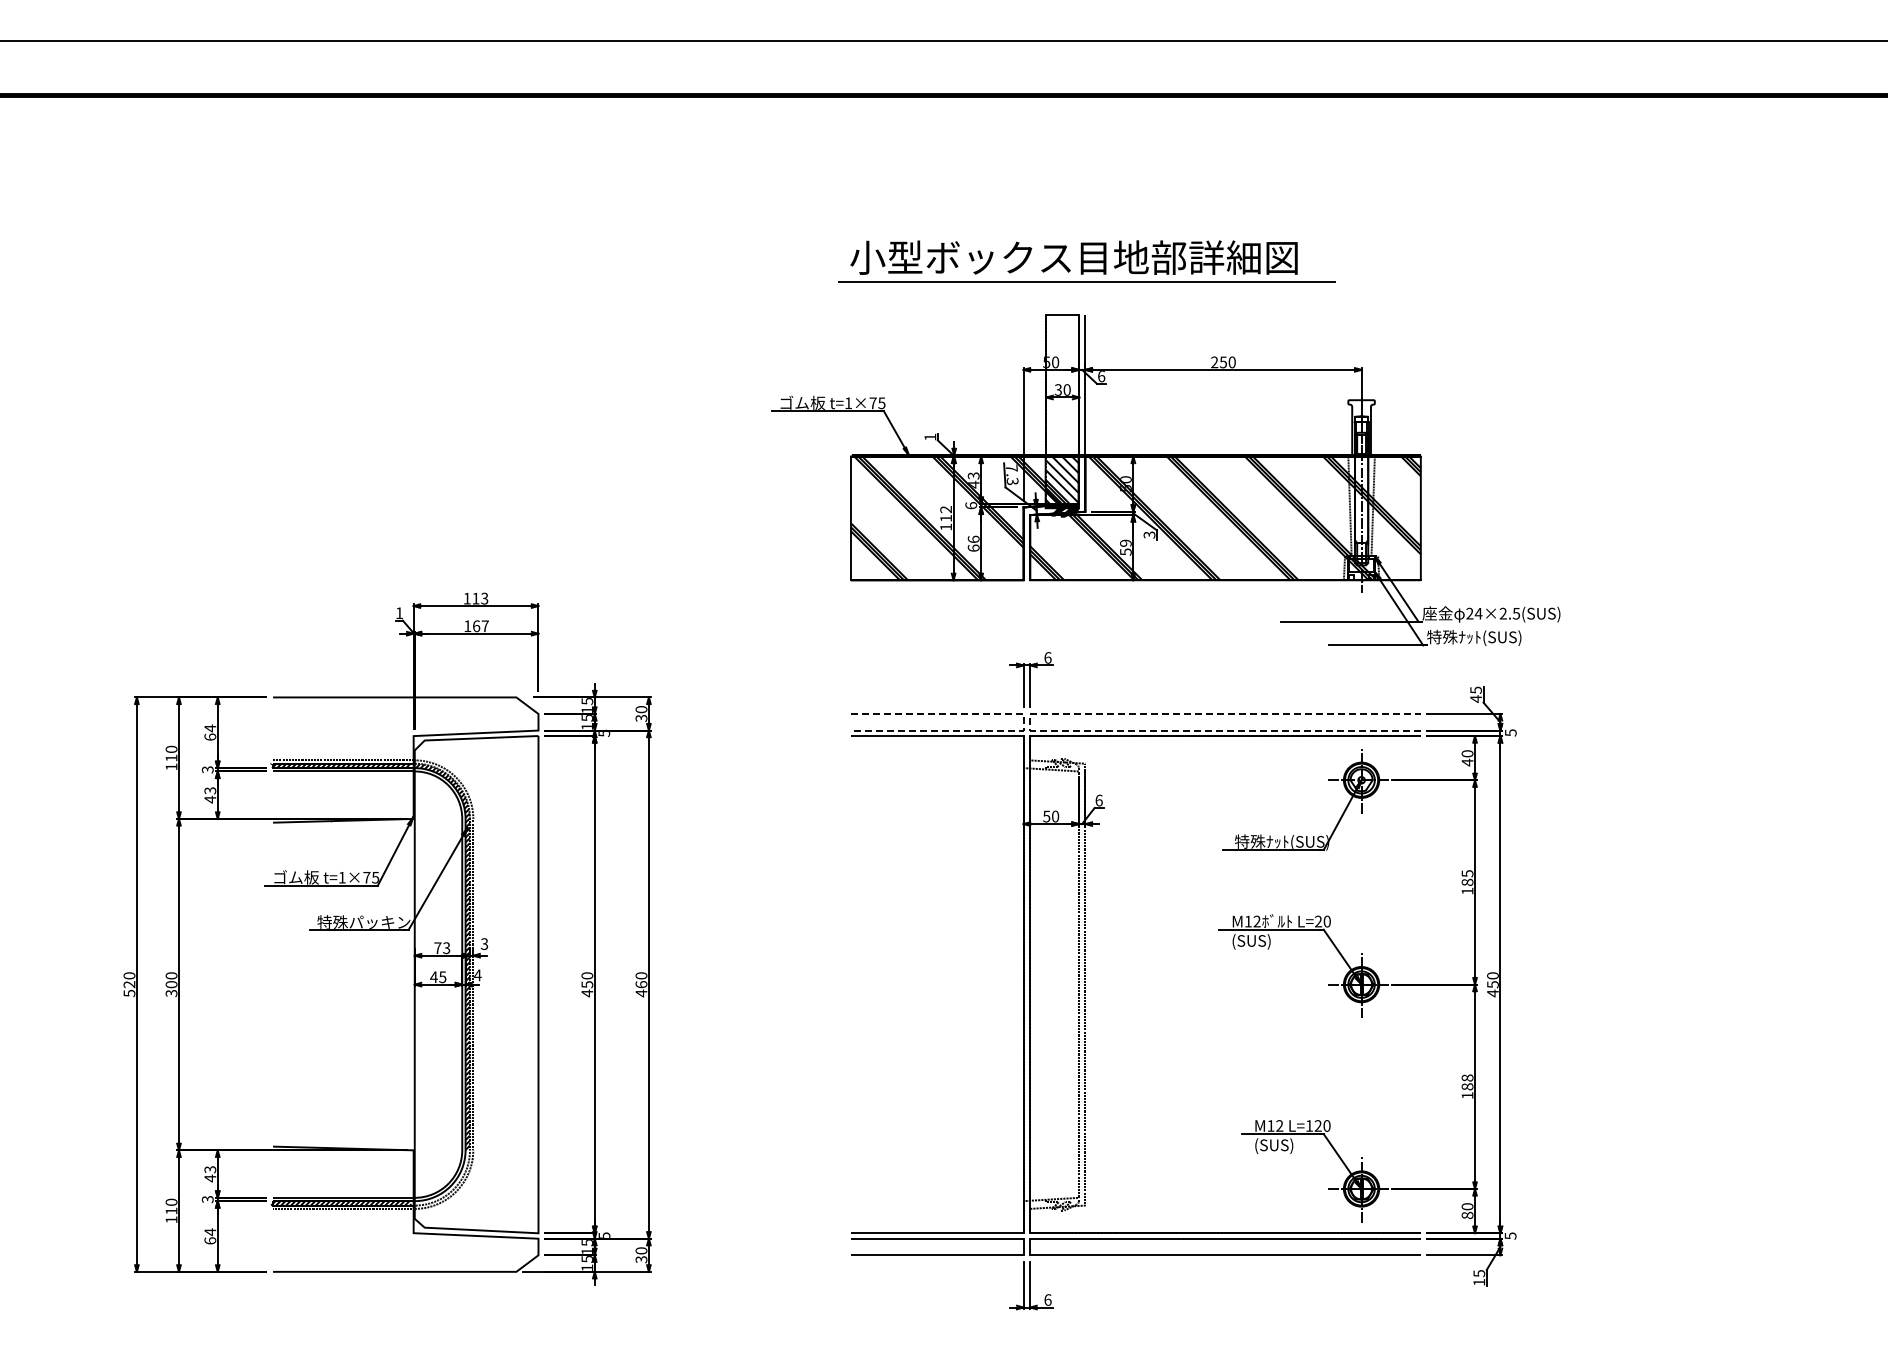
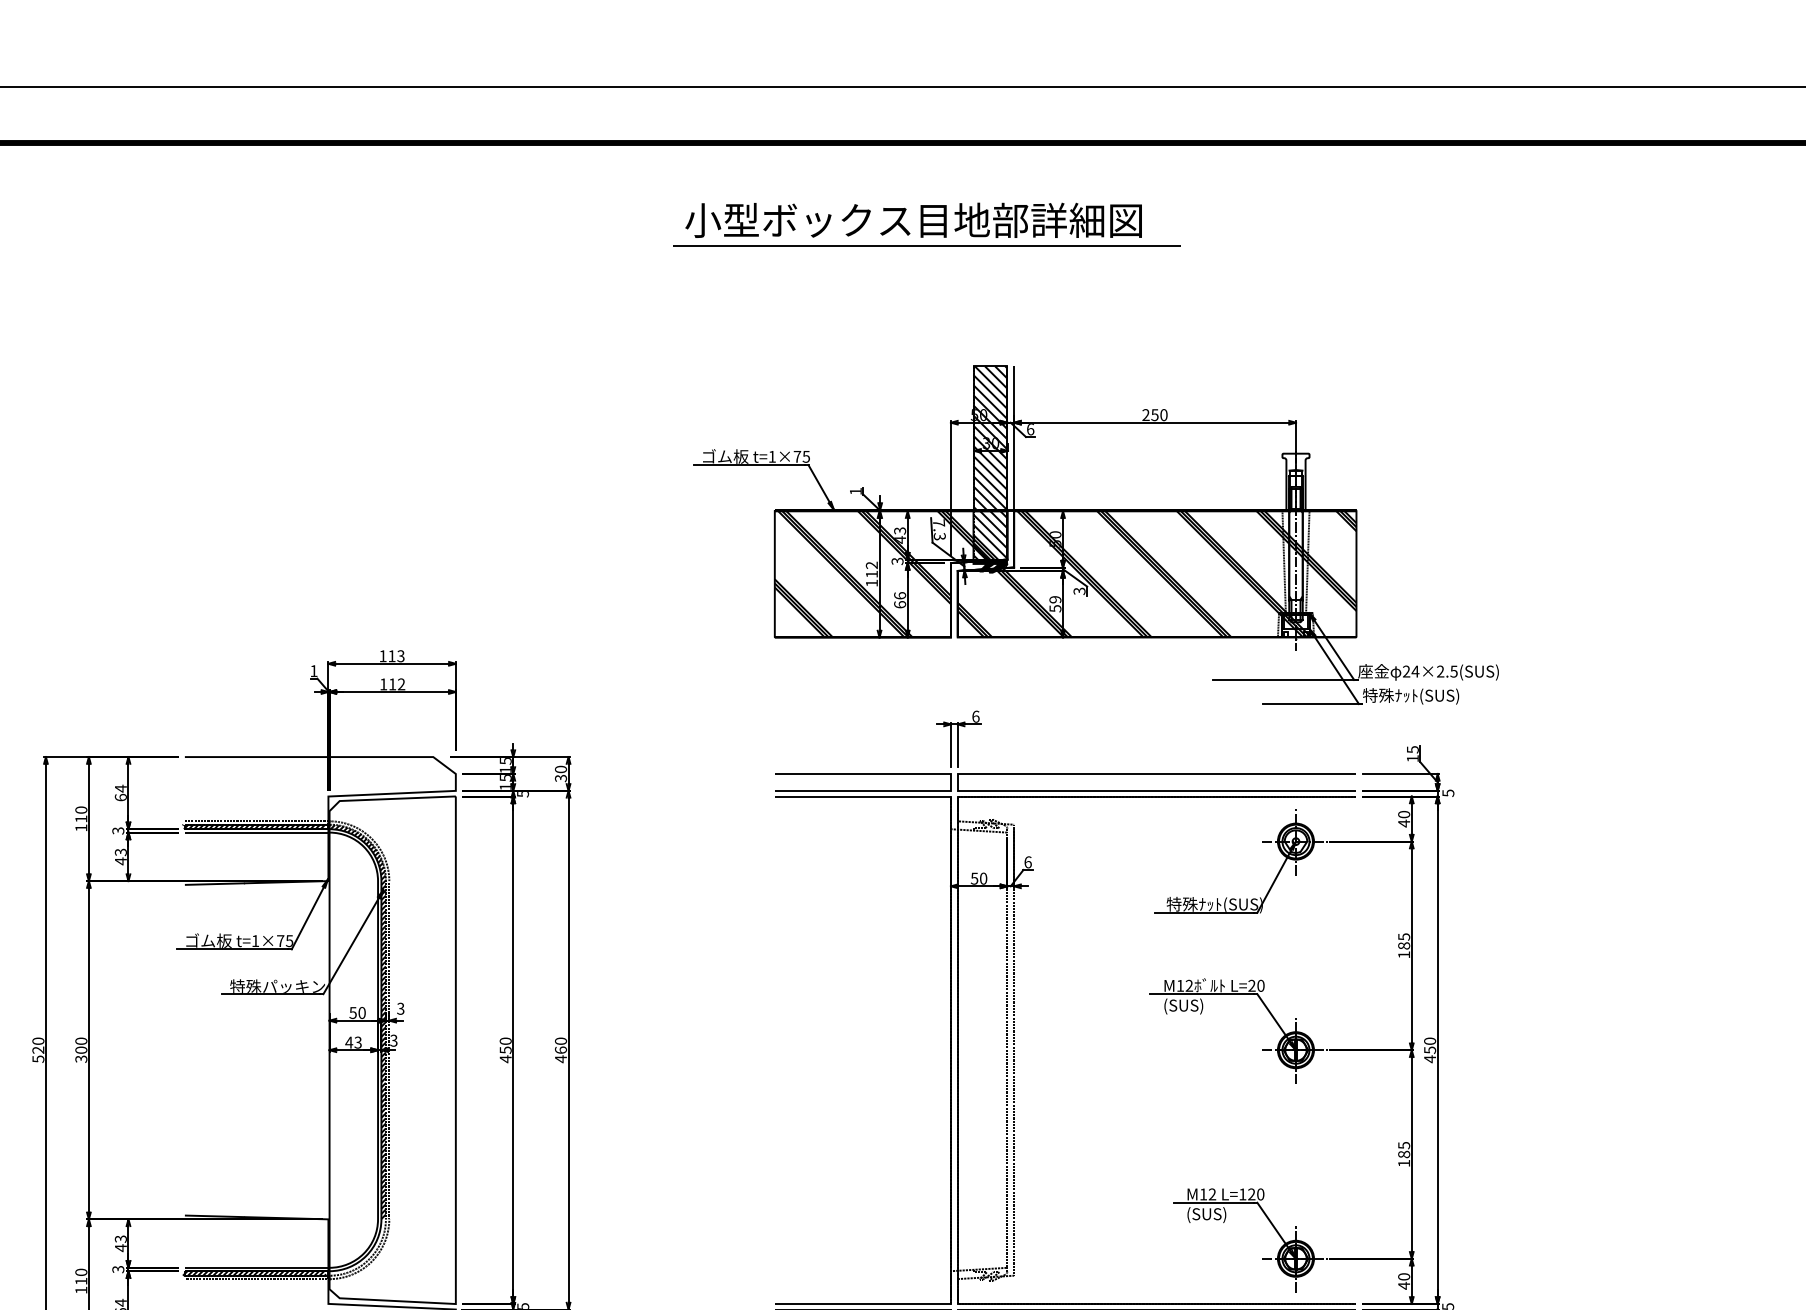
part: (1086, 261) -> (926, 224), moved
hatch: (1061, 384) -> (989, 437), added
text: (971, 505) -> (897, 561), 6 -> 3
text: (480, 626) -> (396, 684), 167 -> 112
text: (1475, 698) -> (1412, 758), 45 -> 15
line: (1030, 721) -> (958, 781), dashed -> solid
line: (1023, 722) -> (950, 782), dashed -> solid
text: (442, 948) -> (357, 1013), 73 -> 50
text: (477, 975) -> (393, 1040), 4 -> 3
text: (442, 976) -> (357, 1041), 45 -> 43
text: (1467, 1077) -> (1404, 1144), 188 -> 185
text: (1467, 1215) -> (1404, 1285), 80 -> 40

